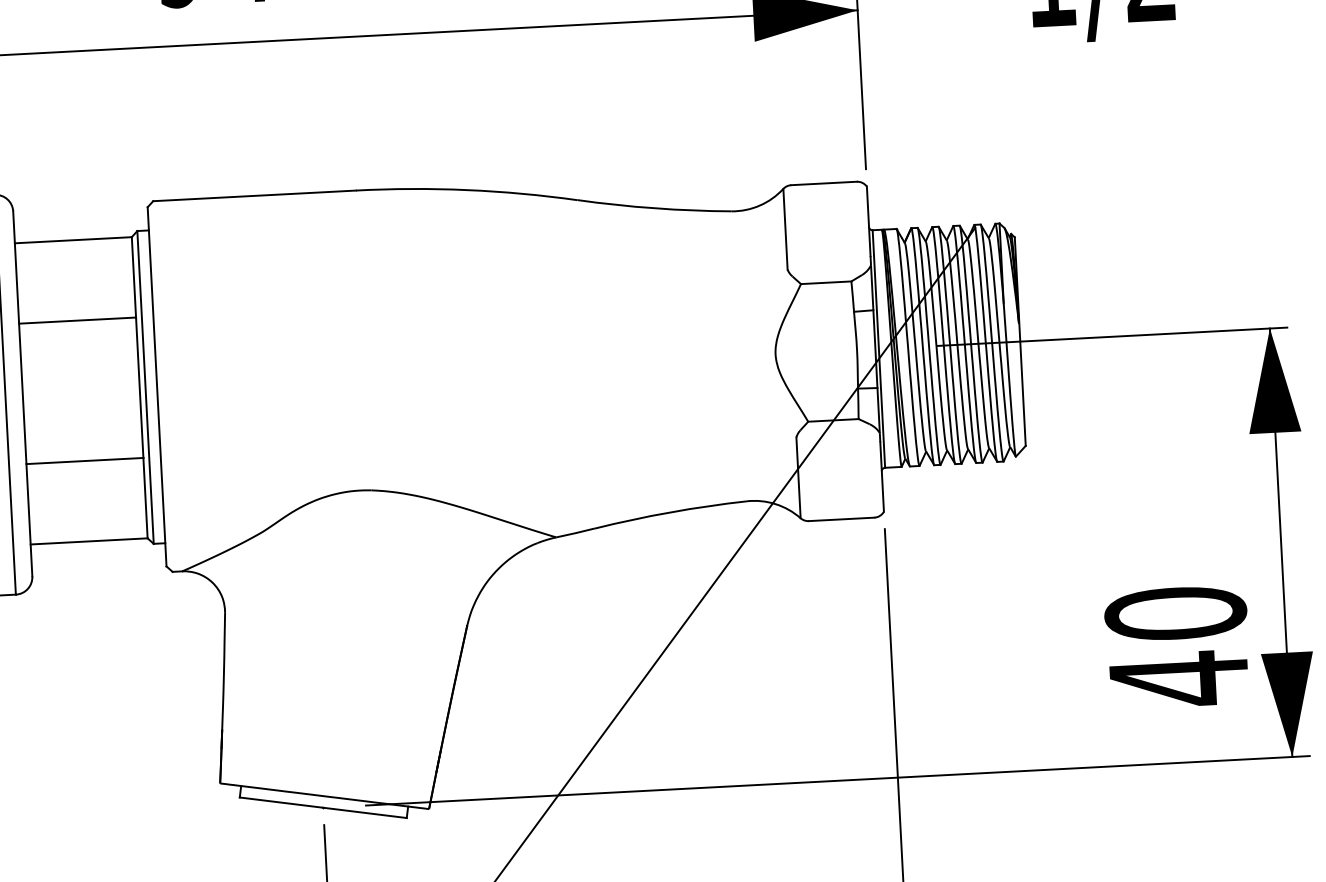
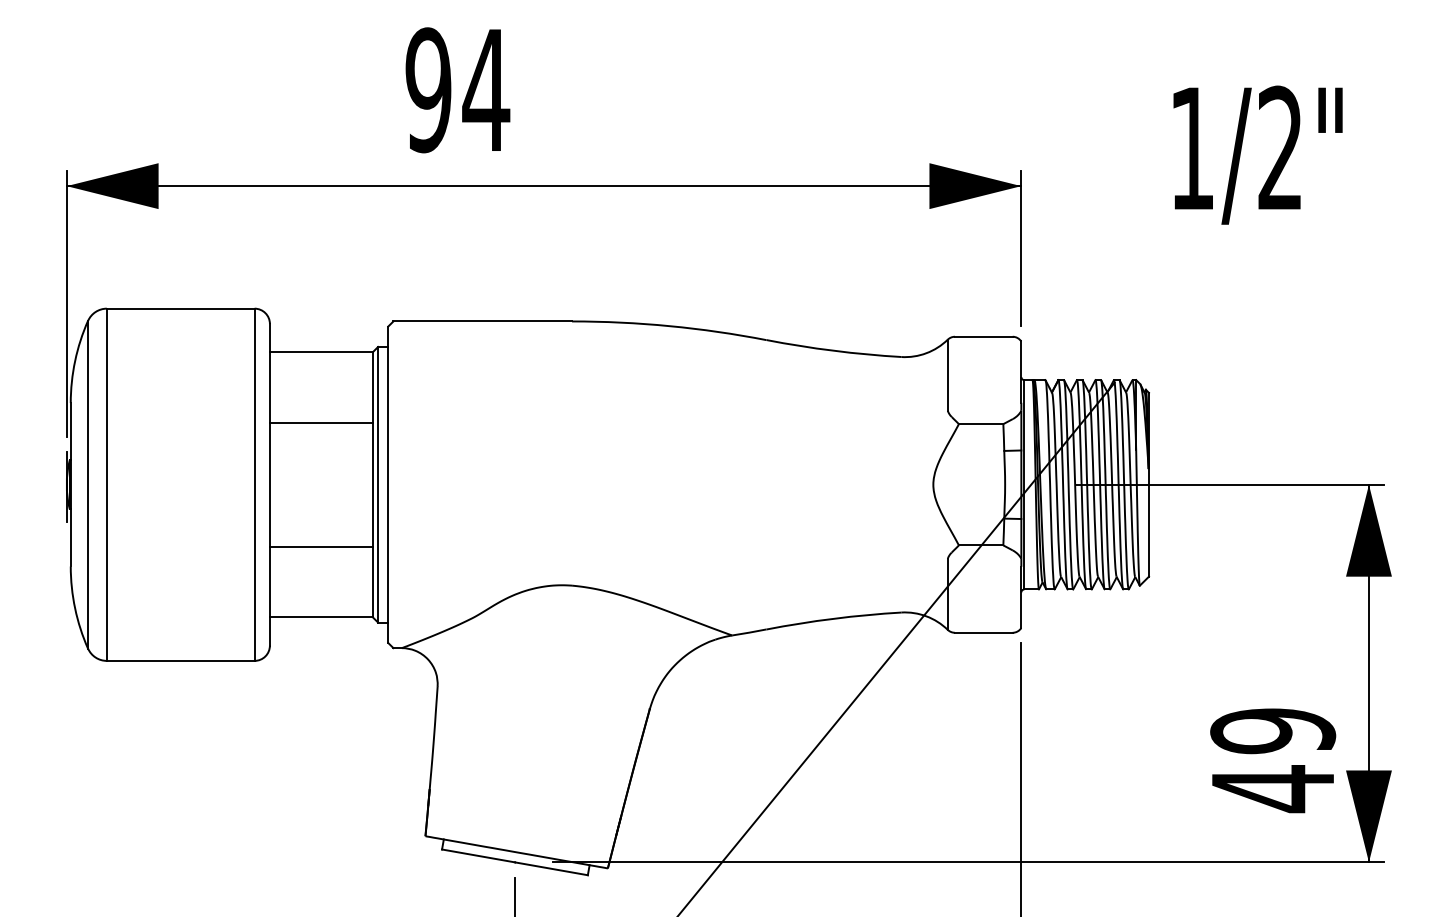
text: (1176, 614) -> (1273, 731), 40 -> 49

